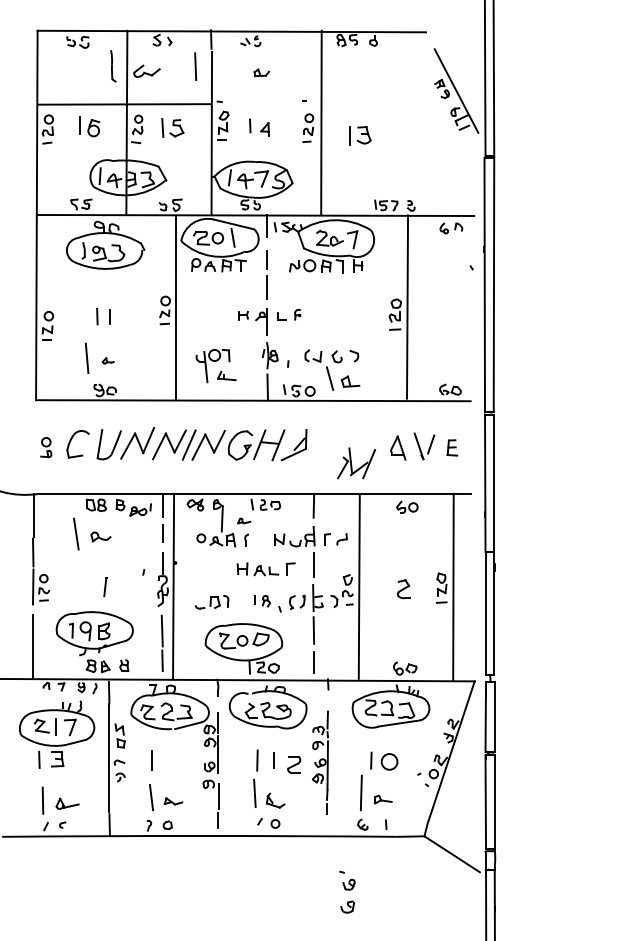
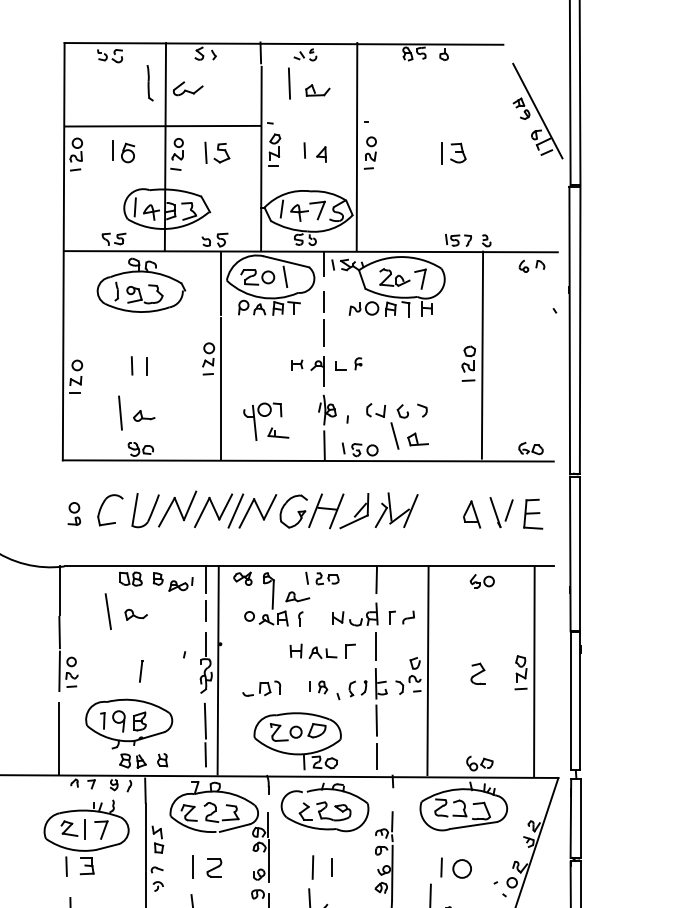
line: (195, 66) -> (289, 83), moved
part: (261, 72) -> (317, 90), size x1.43
line: (321, 122) -> (357, 146), moved
part: (360, 135) -> (454, 153), moved
part: (108, 360) -> (144, 415), size x1.67
part: (452, 447) -> (533, 513), size x1.67
part: (356, 463) -> (396, 510), moved
part: (244, 520) -> (298, 596), size x1.67
part: (294, 764) -> (214, 867), moved

